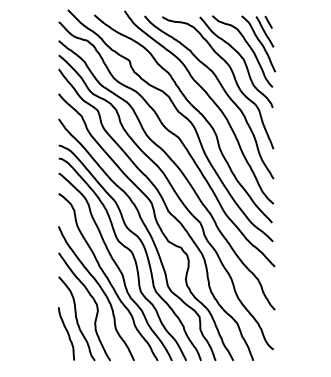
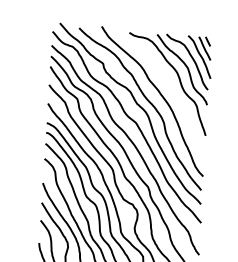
curve: (222, 89) -> (170, 89), removed

